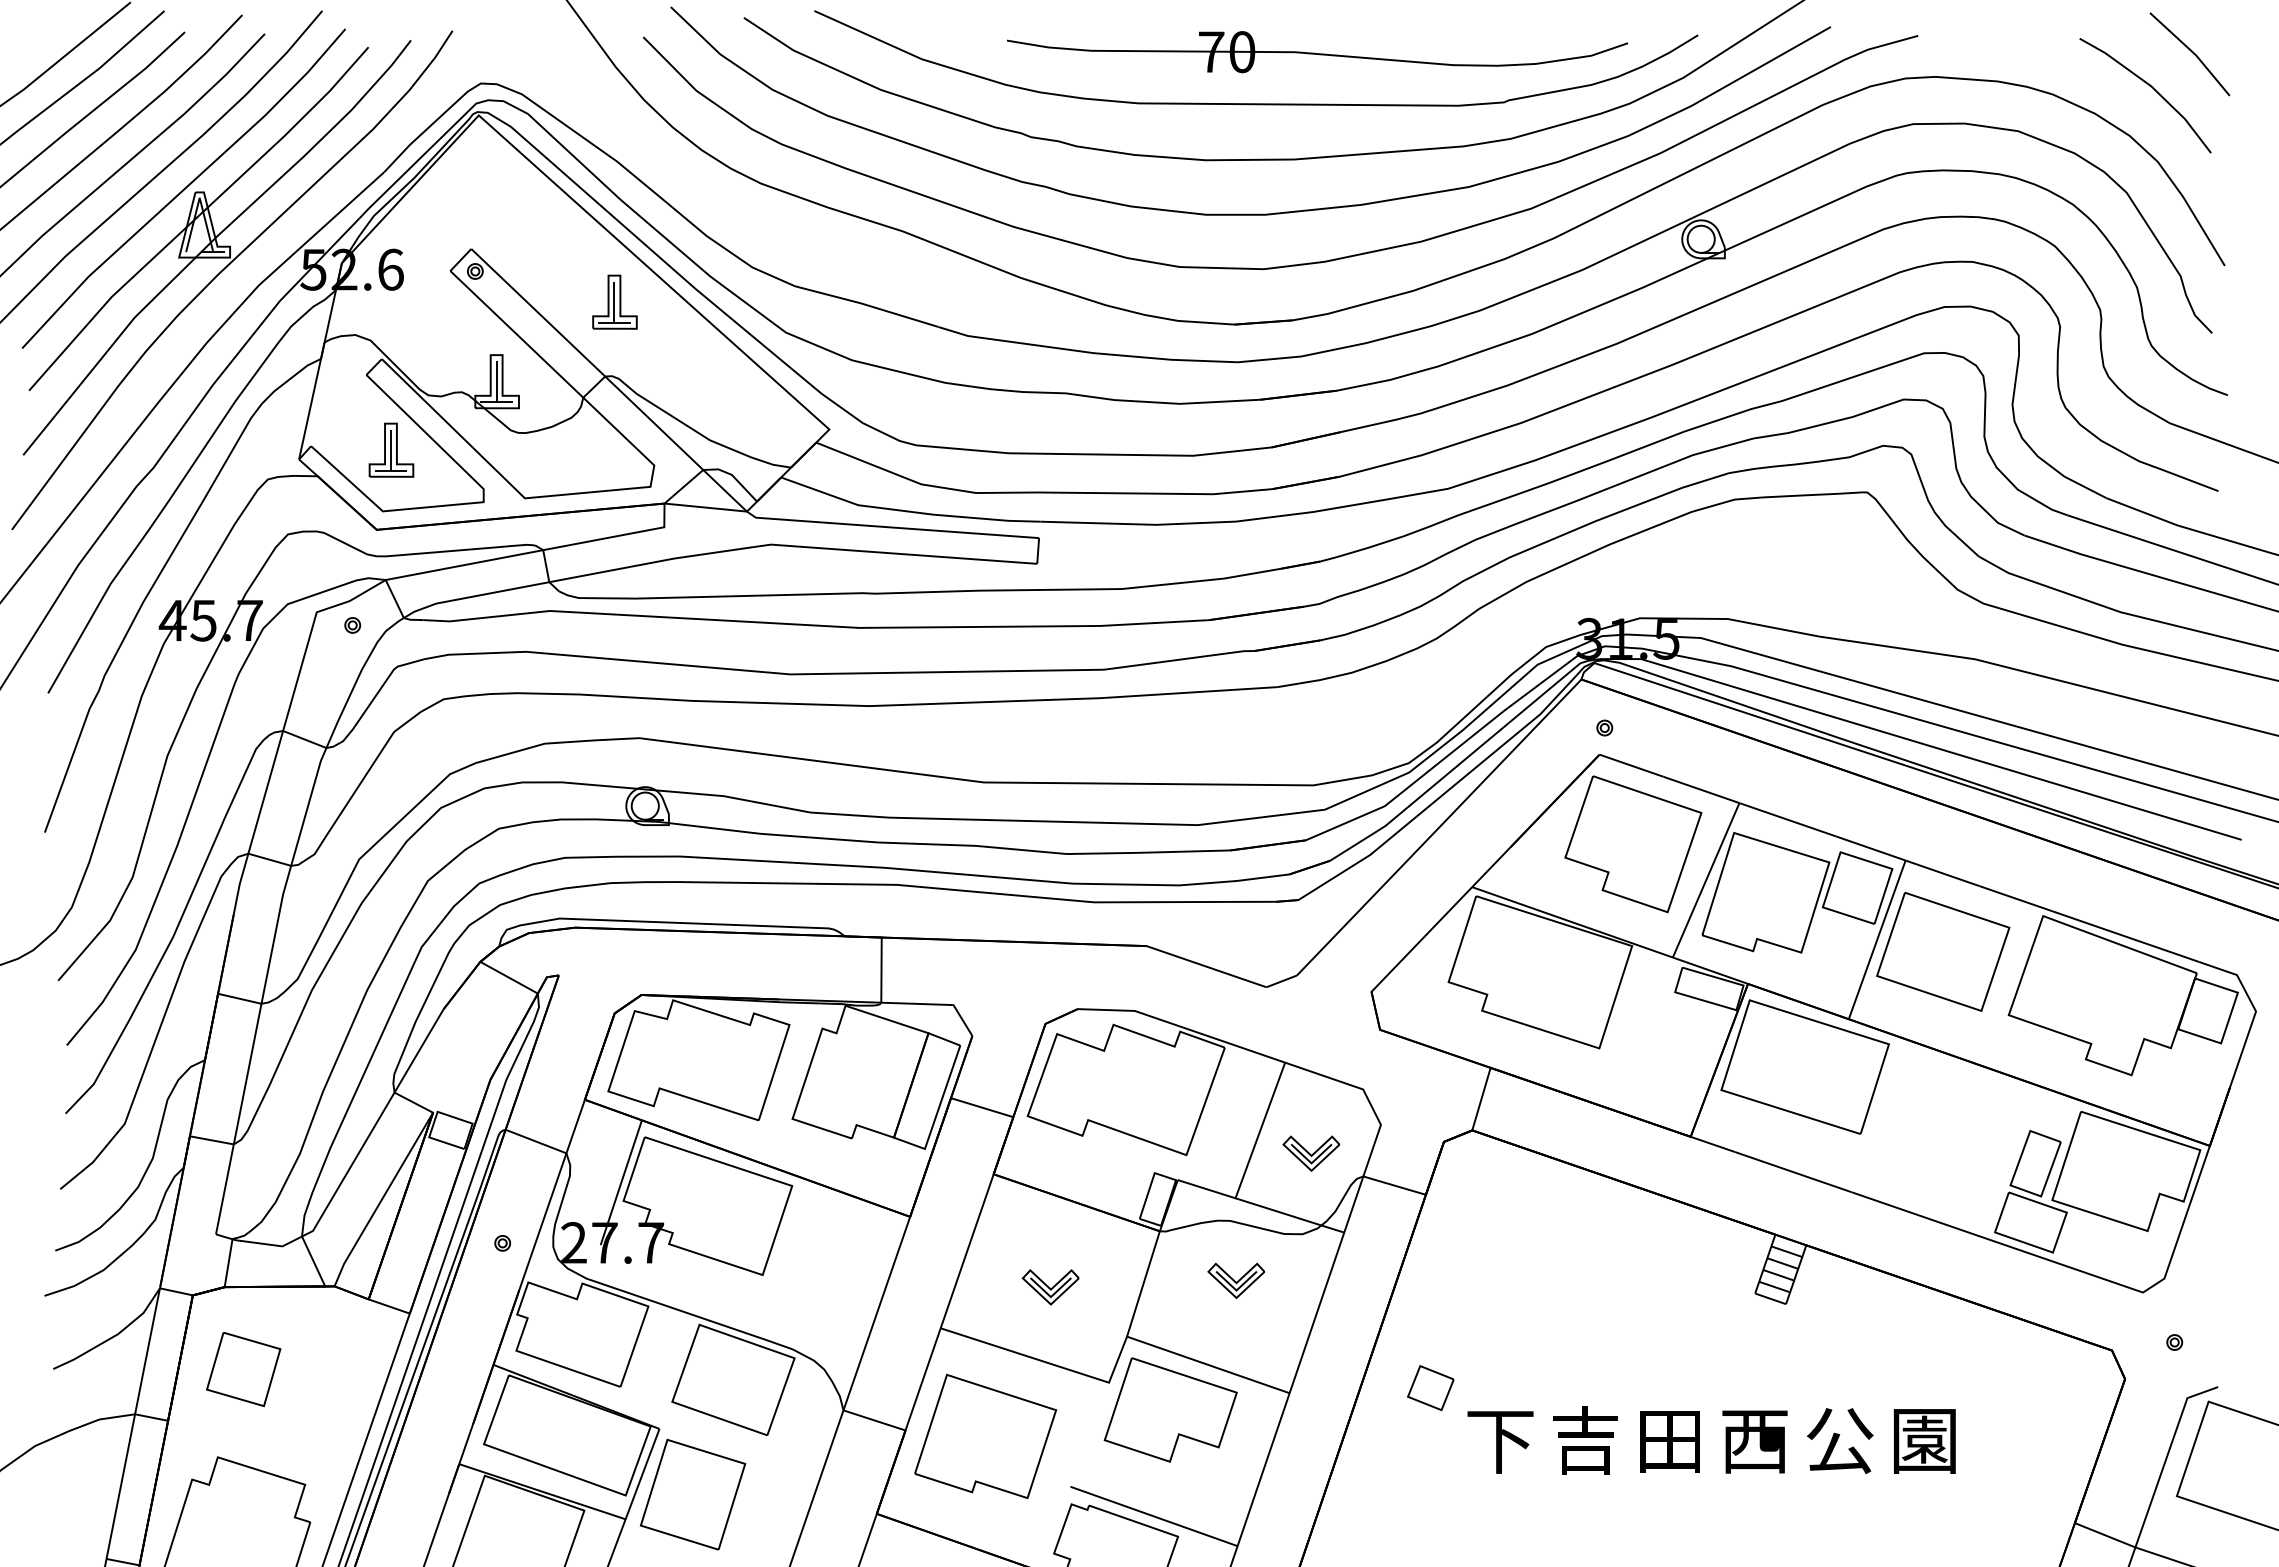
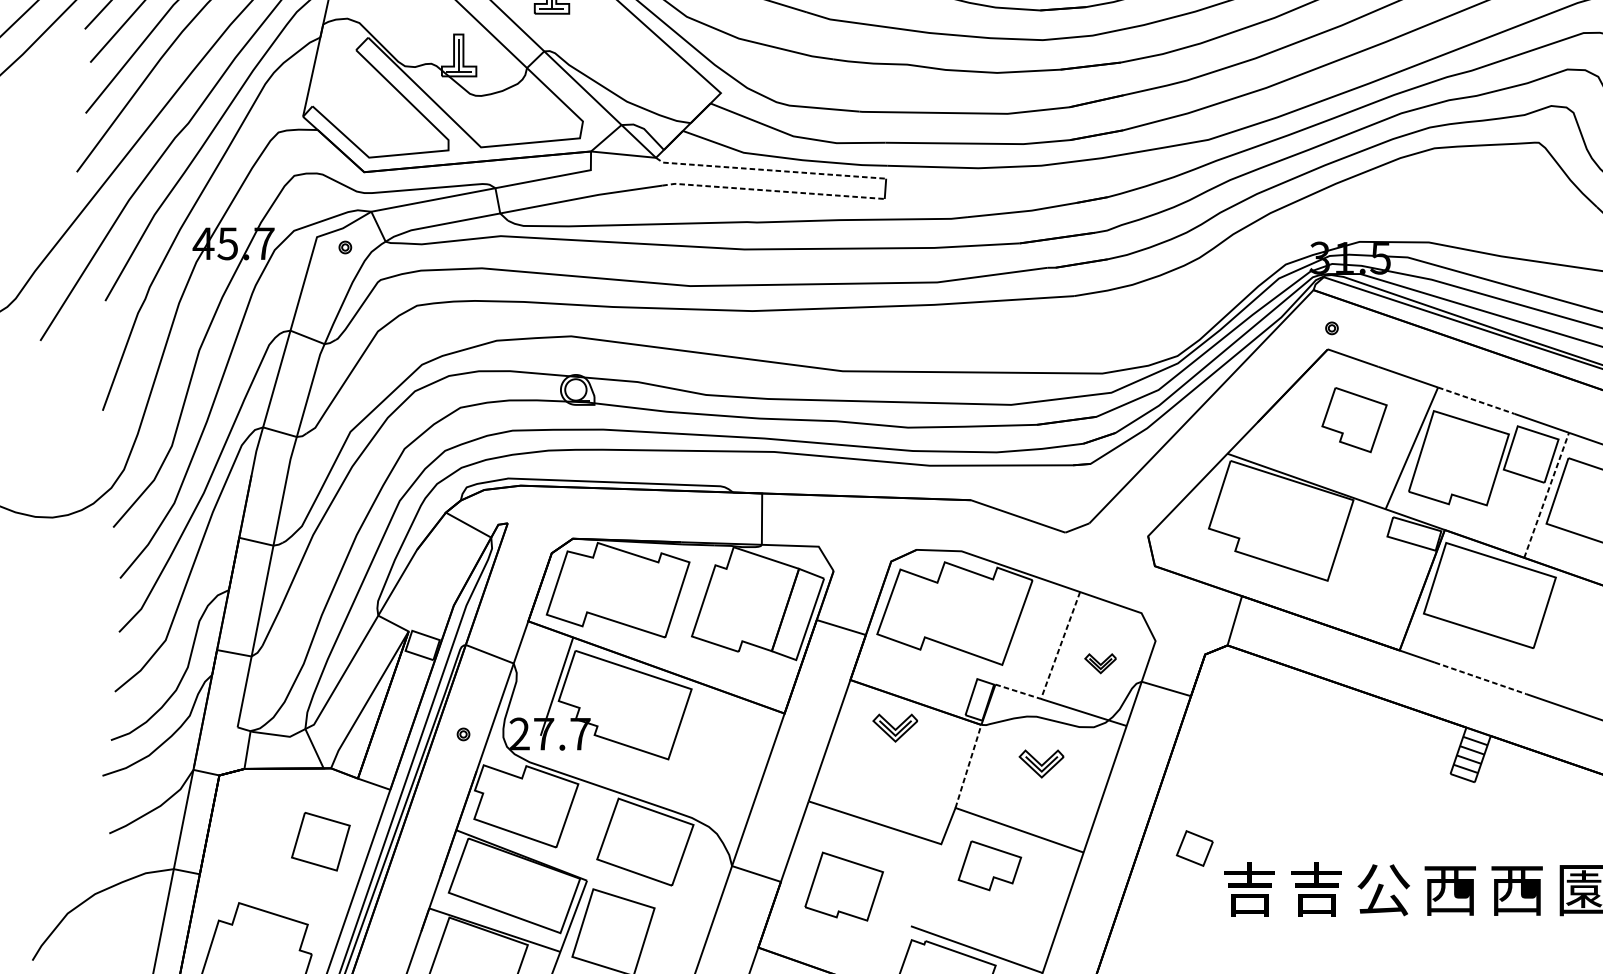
part: (391, 449) -> (375, 108), removed
line: (891, 527) -> (769, 170), solid -> dashed
line: (895, 553) -> (773, 190), solid -> dashed
line: (1788, 819) -> (1476, 400), solid -> dashed
part: (1633, 844) -> (1354, 420), size x0.6
line: (1877, 939) -> (1546, 495), solid -> dashed
part: (1310, 1153) -> (1100, 663), size x0.7
line: (1249, 1159) -> (1052, 668), solid -> dashed
line: (1793, 1172) -> (1480, 678), solid -> dashed
line: (1143, 1283) -> (968, 766), solid -> dashed
part: (1050, 1287) -> (895, 728), moved
part: (243, 1369) -> (320, 841), moved
part: (1170, 1409) -> (989, 865), size x0.6
part: (985, 1436) -> (843, 886), size x0.7
text: (1500, 1440) -> (1249, 889), 下 -> 吉
text: (1839, 1440) -> (1516, 889), 公 -> 西
text: (1670, 1441) -> (1383, 890), 田 -> 公

